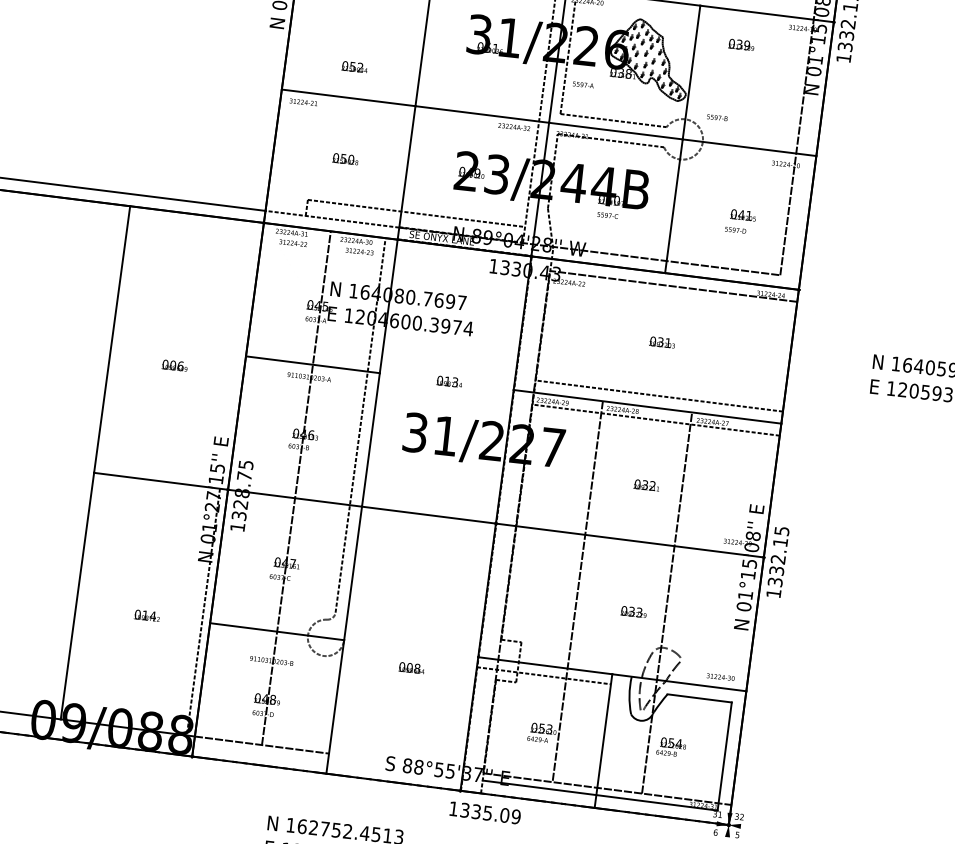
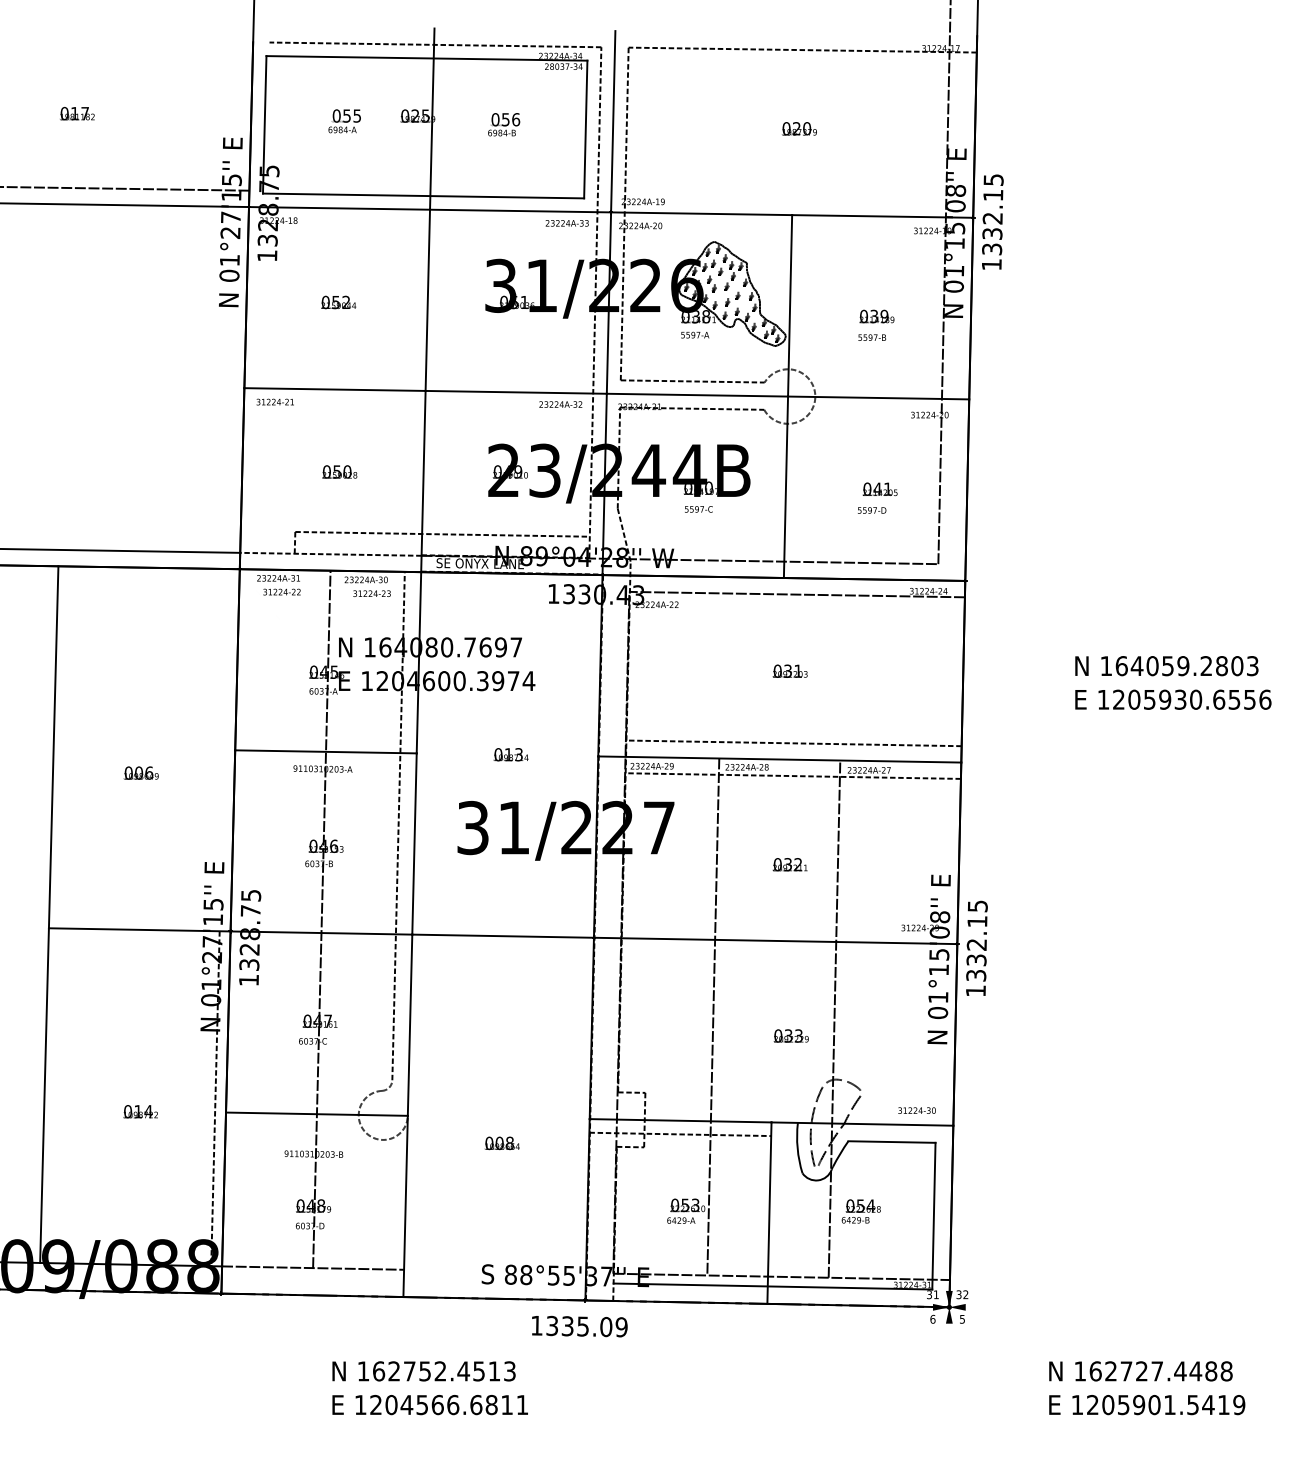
text: (741, 44) -> (876, 316), moved
text: (354, 67) -> (338, 302), moved
text: (583, 84) -> (695, 334), moved
text: (717, 117) -> (872, 337), moved
text: (485, 812) -> (579, 1326), moved

